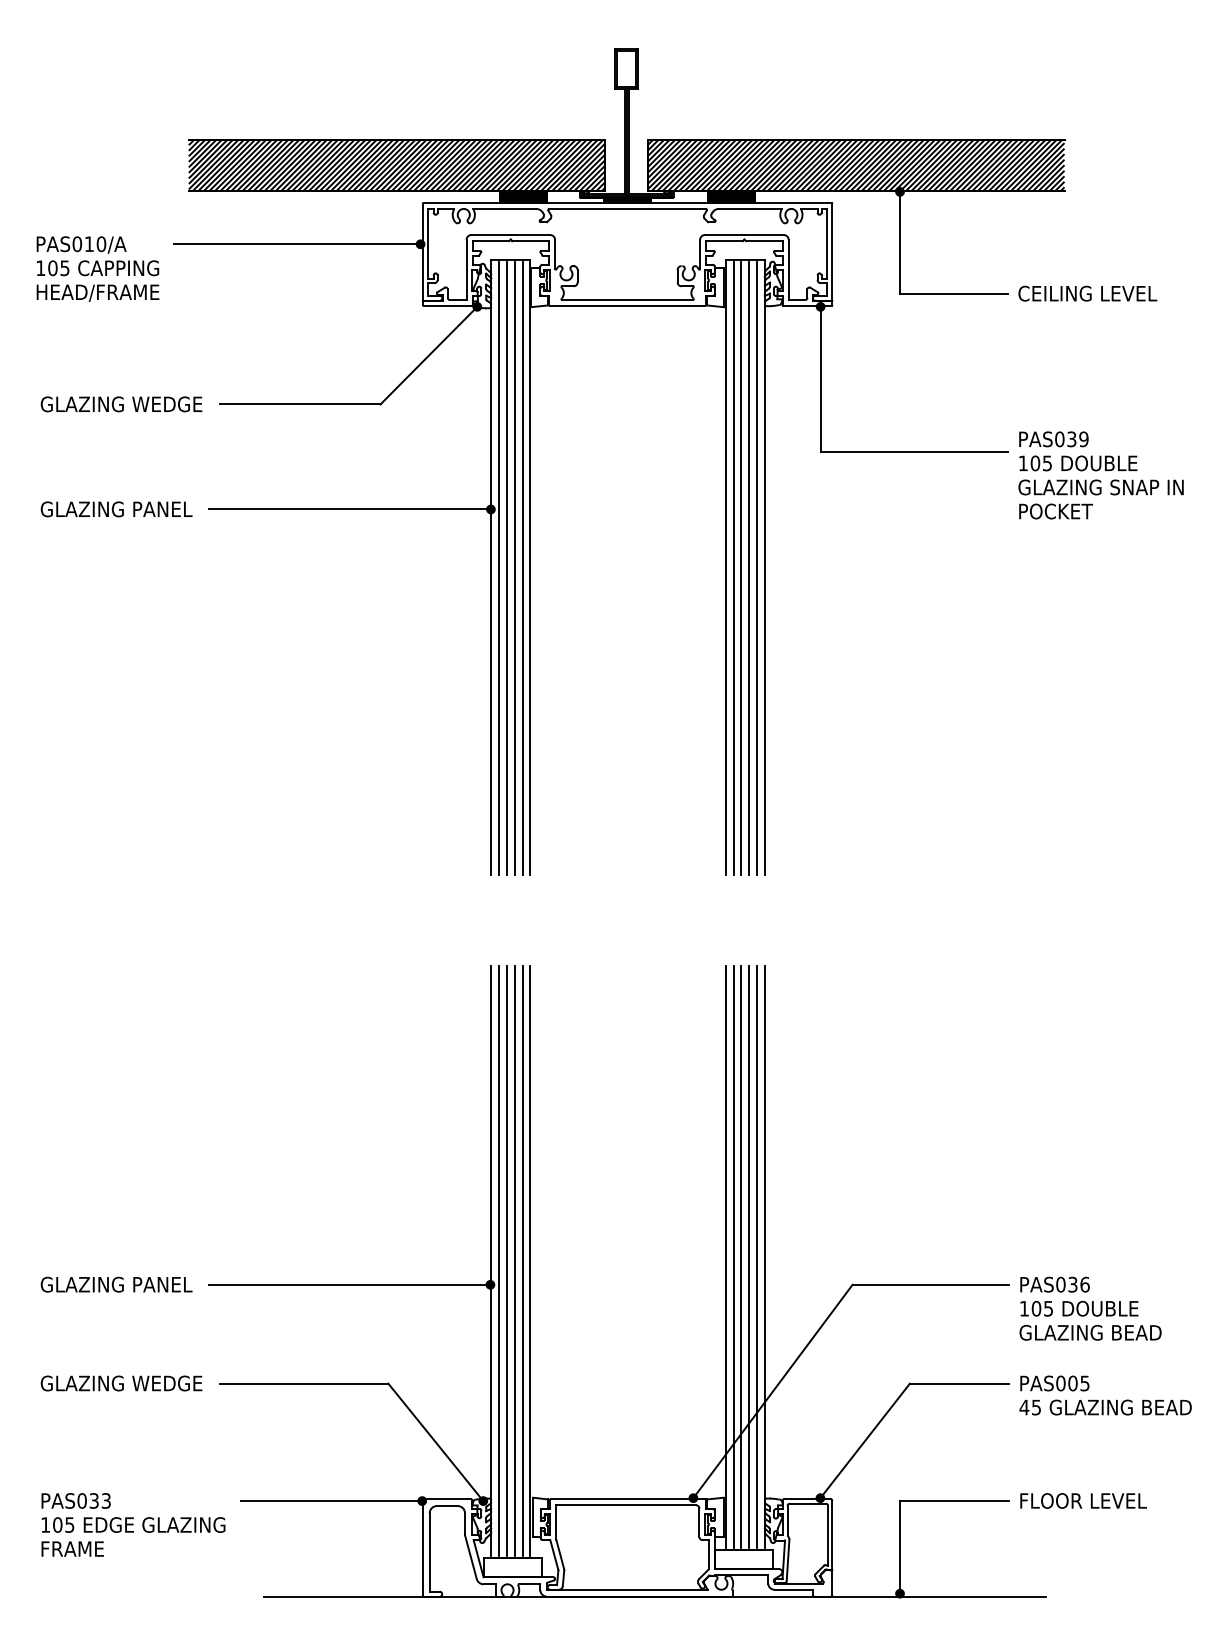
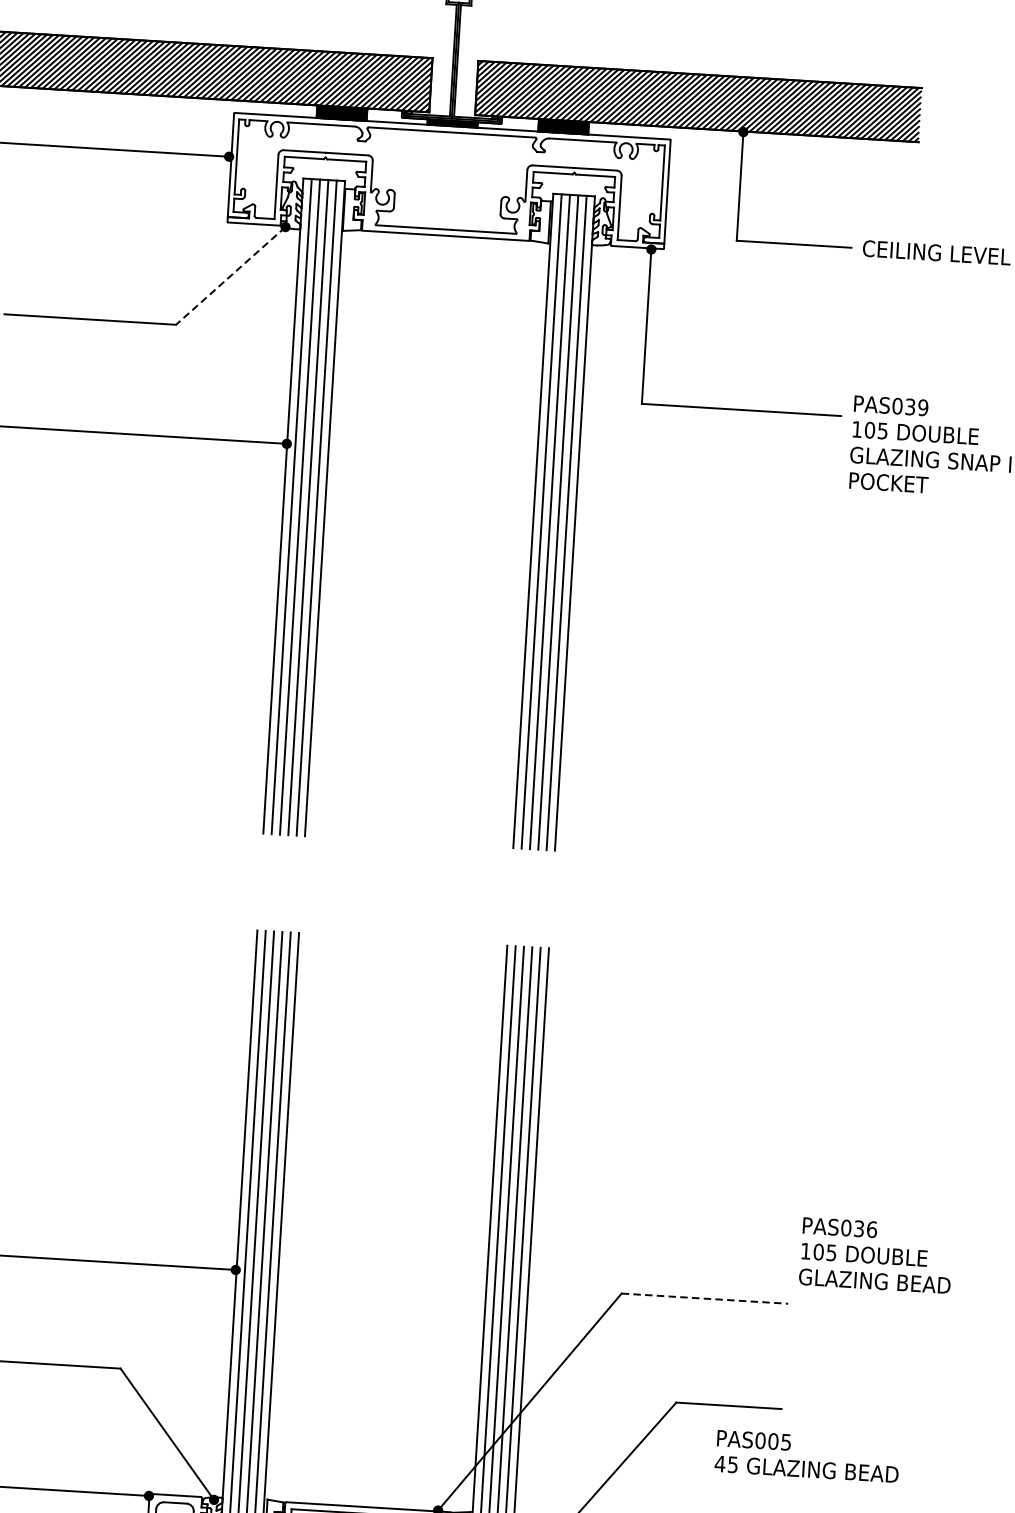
line: (428, 355) -> (230, 275), solid -> dashed
line: (931, 1284) -> (705, 1298), solid -> dashed
text: (1090, 1308) -> (876, 1255), moved
text: (1105, 1395) -> (807, 1456), moved

